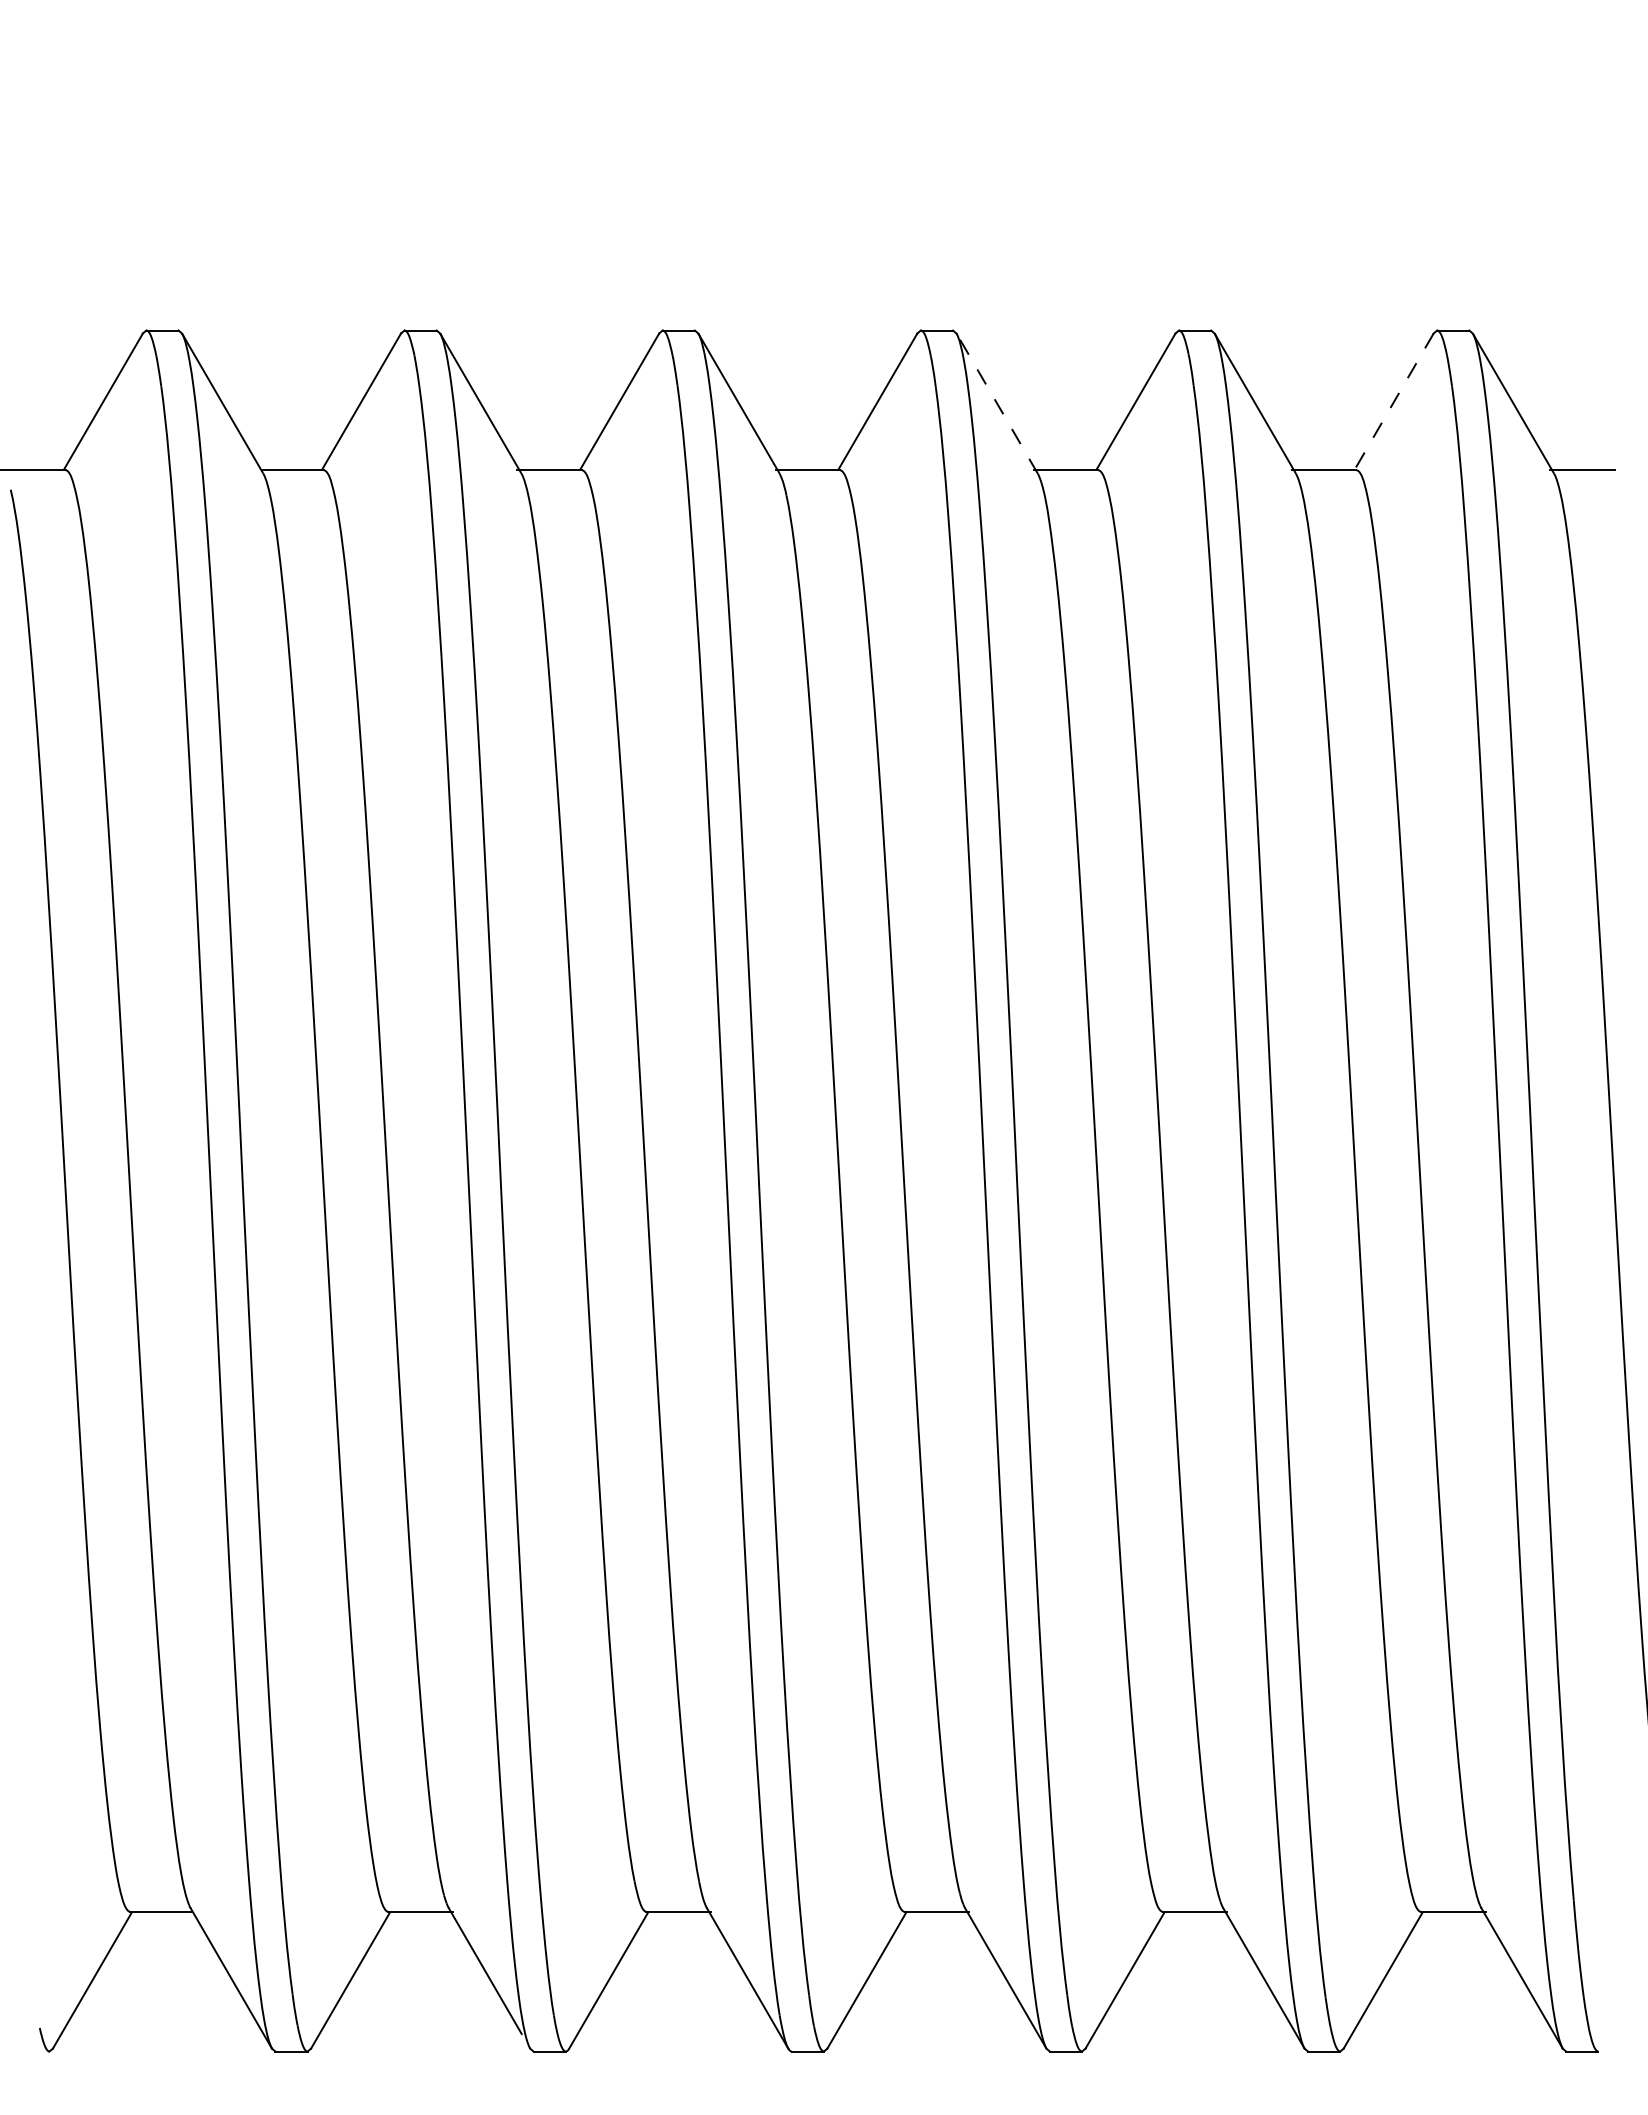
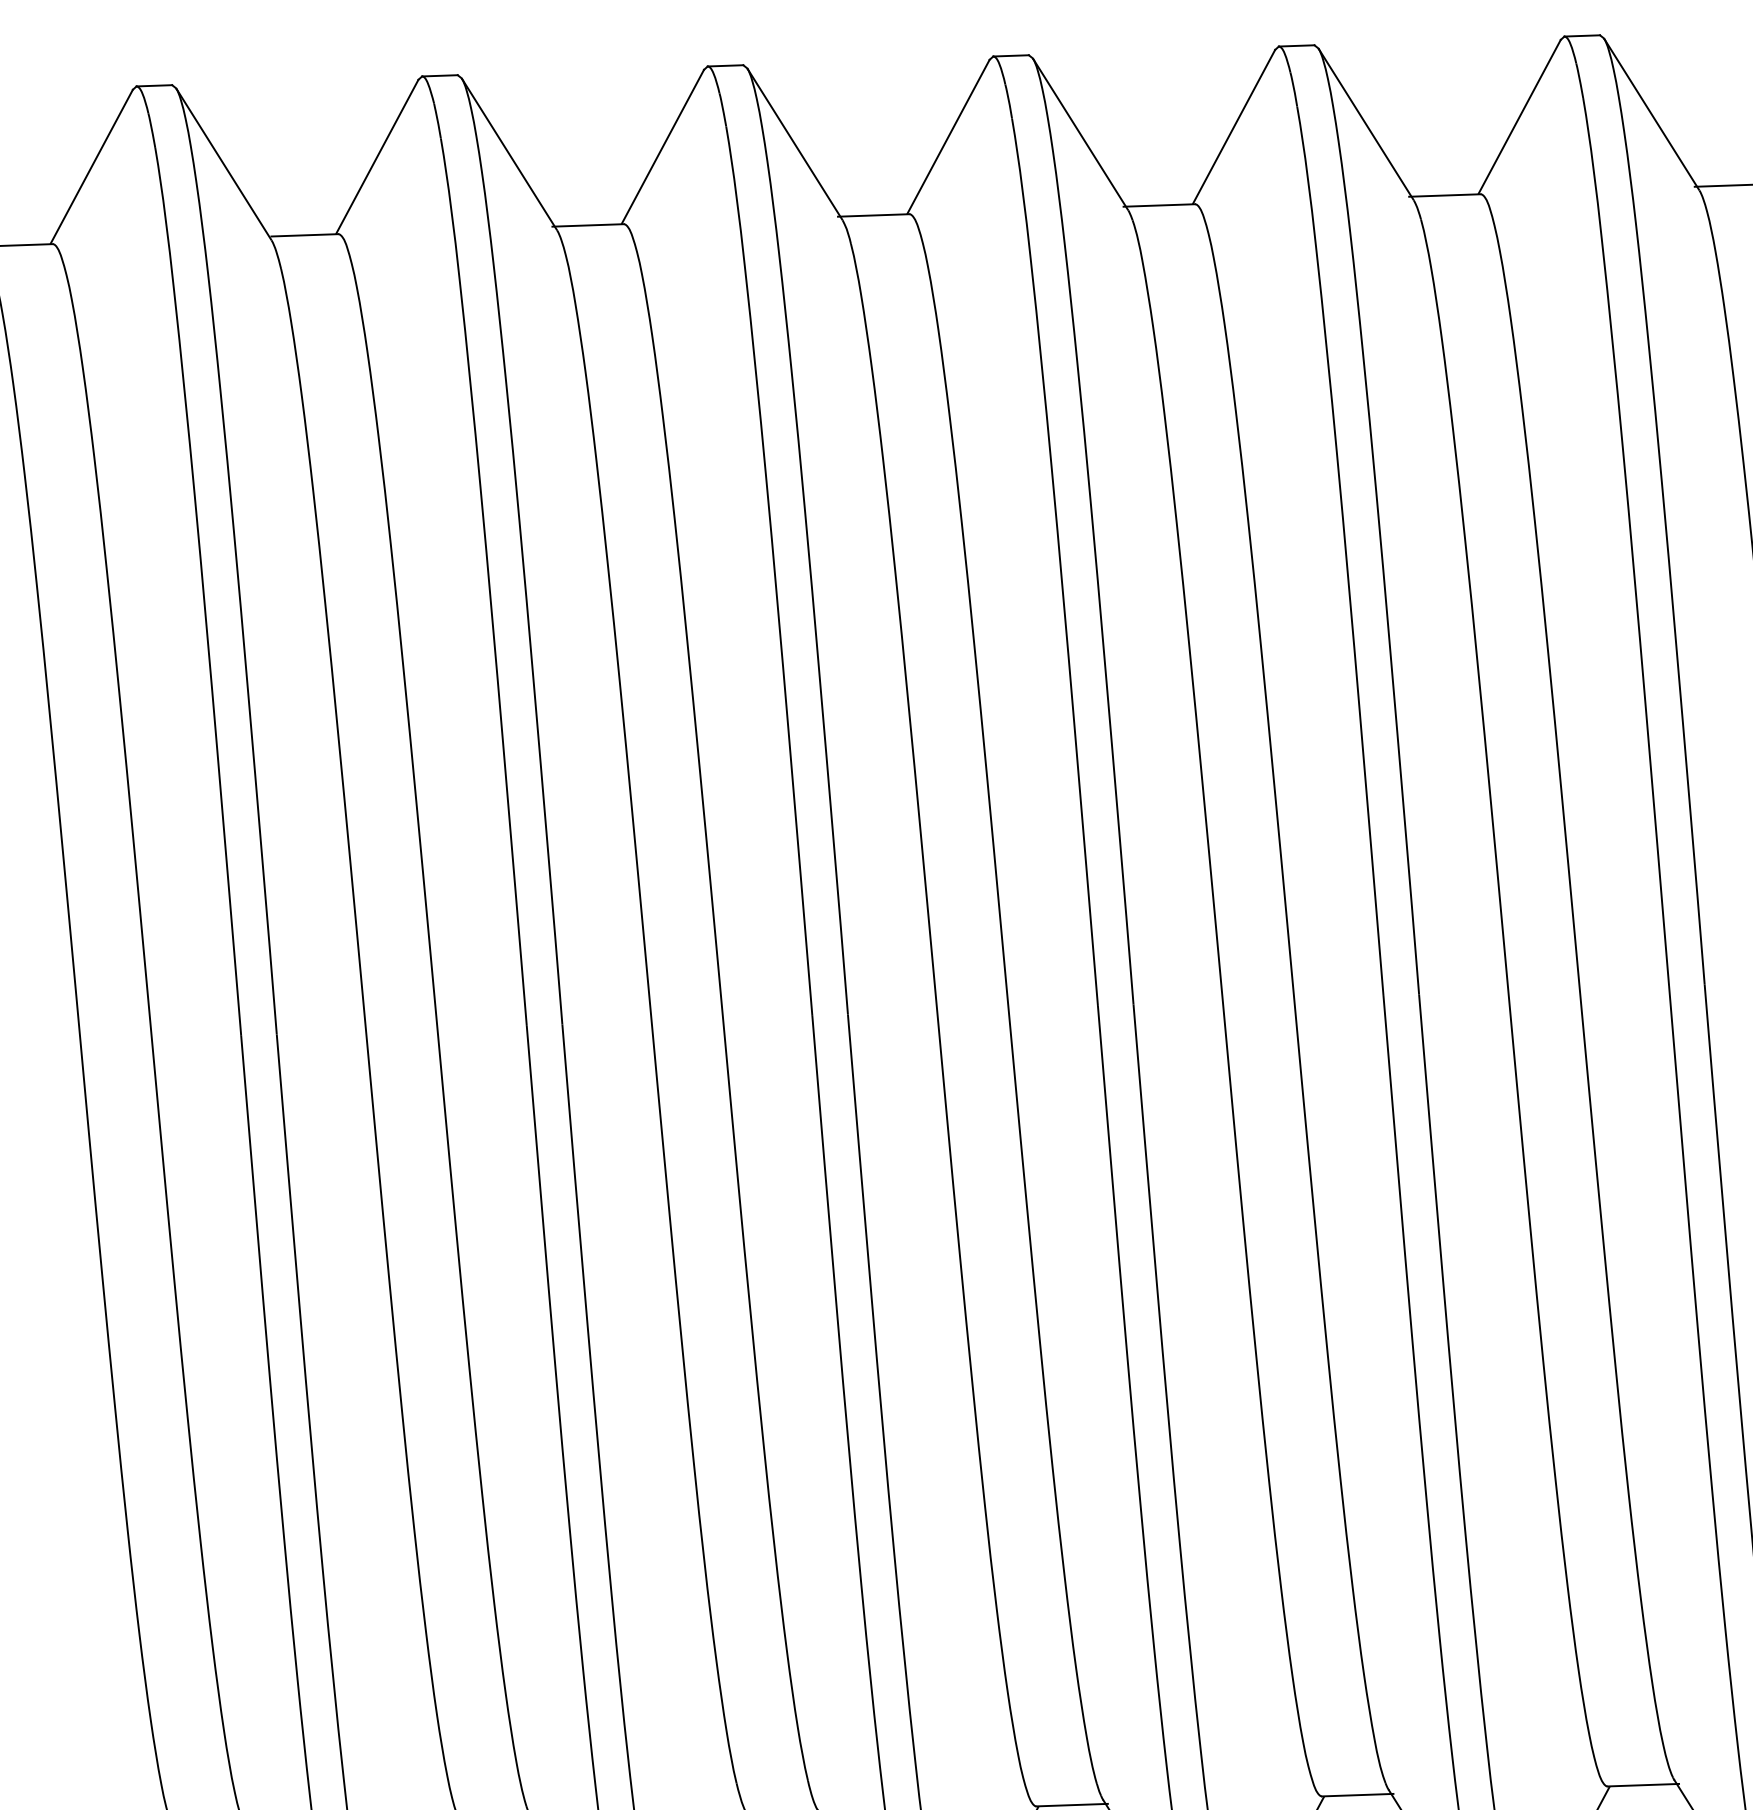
line: (1394, 401) -> (1520, 116), dashed -> solid
line: (996, 402) -> (1079, 133), dashed -> solid

